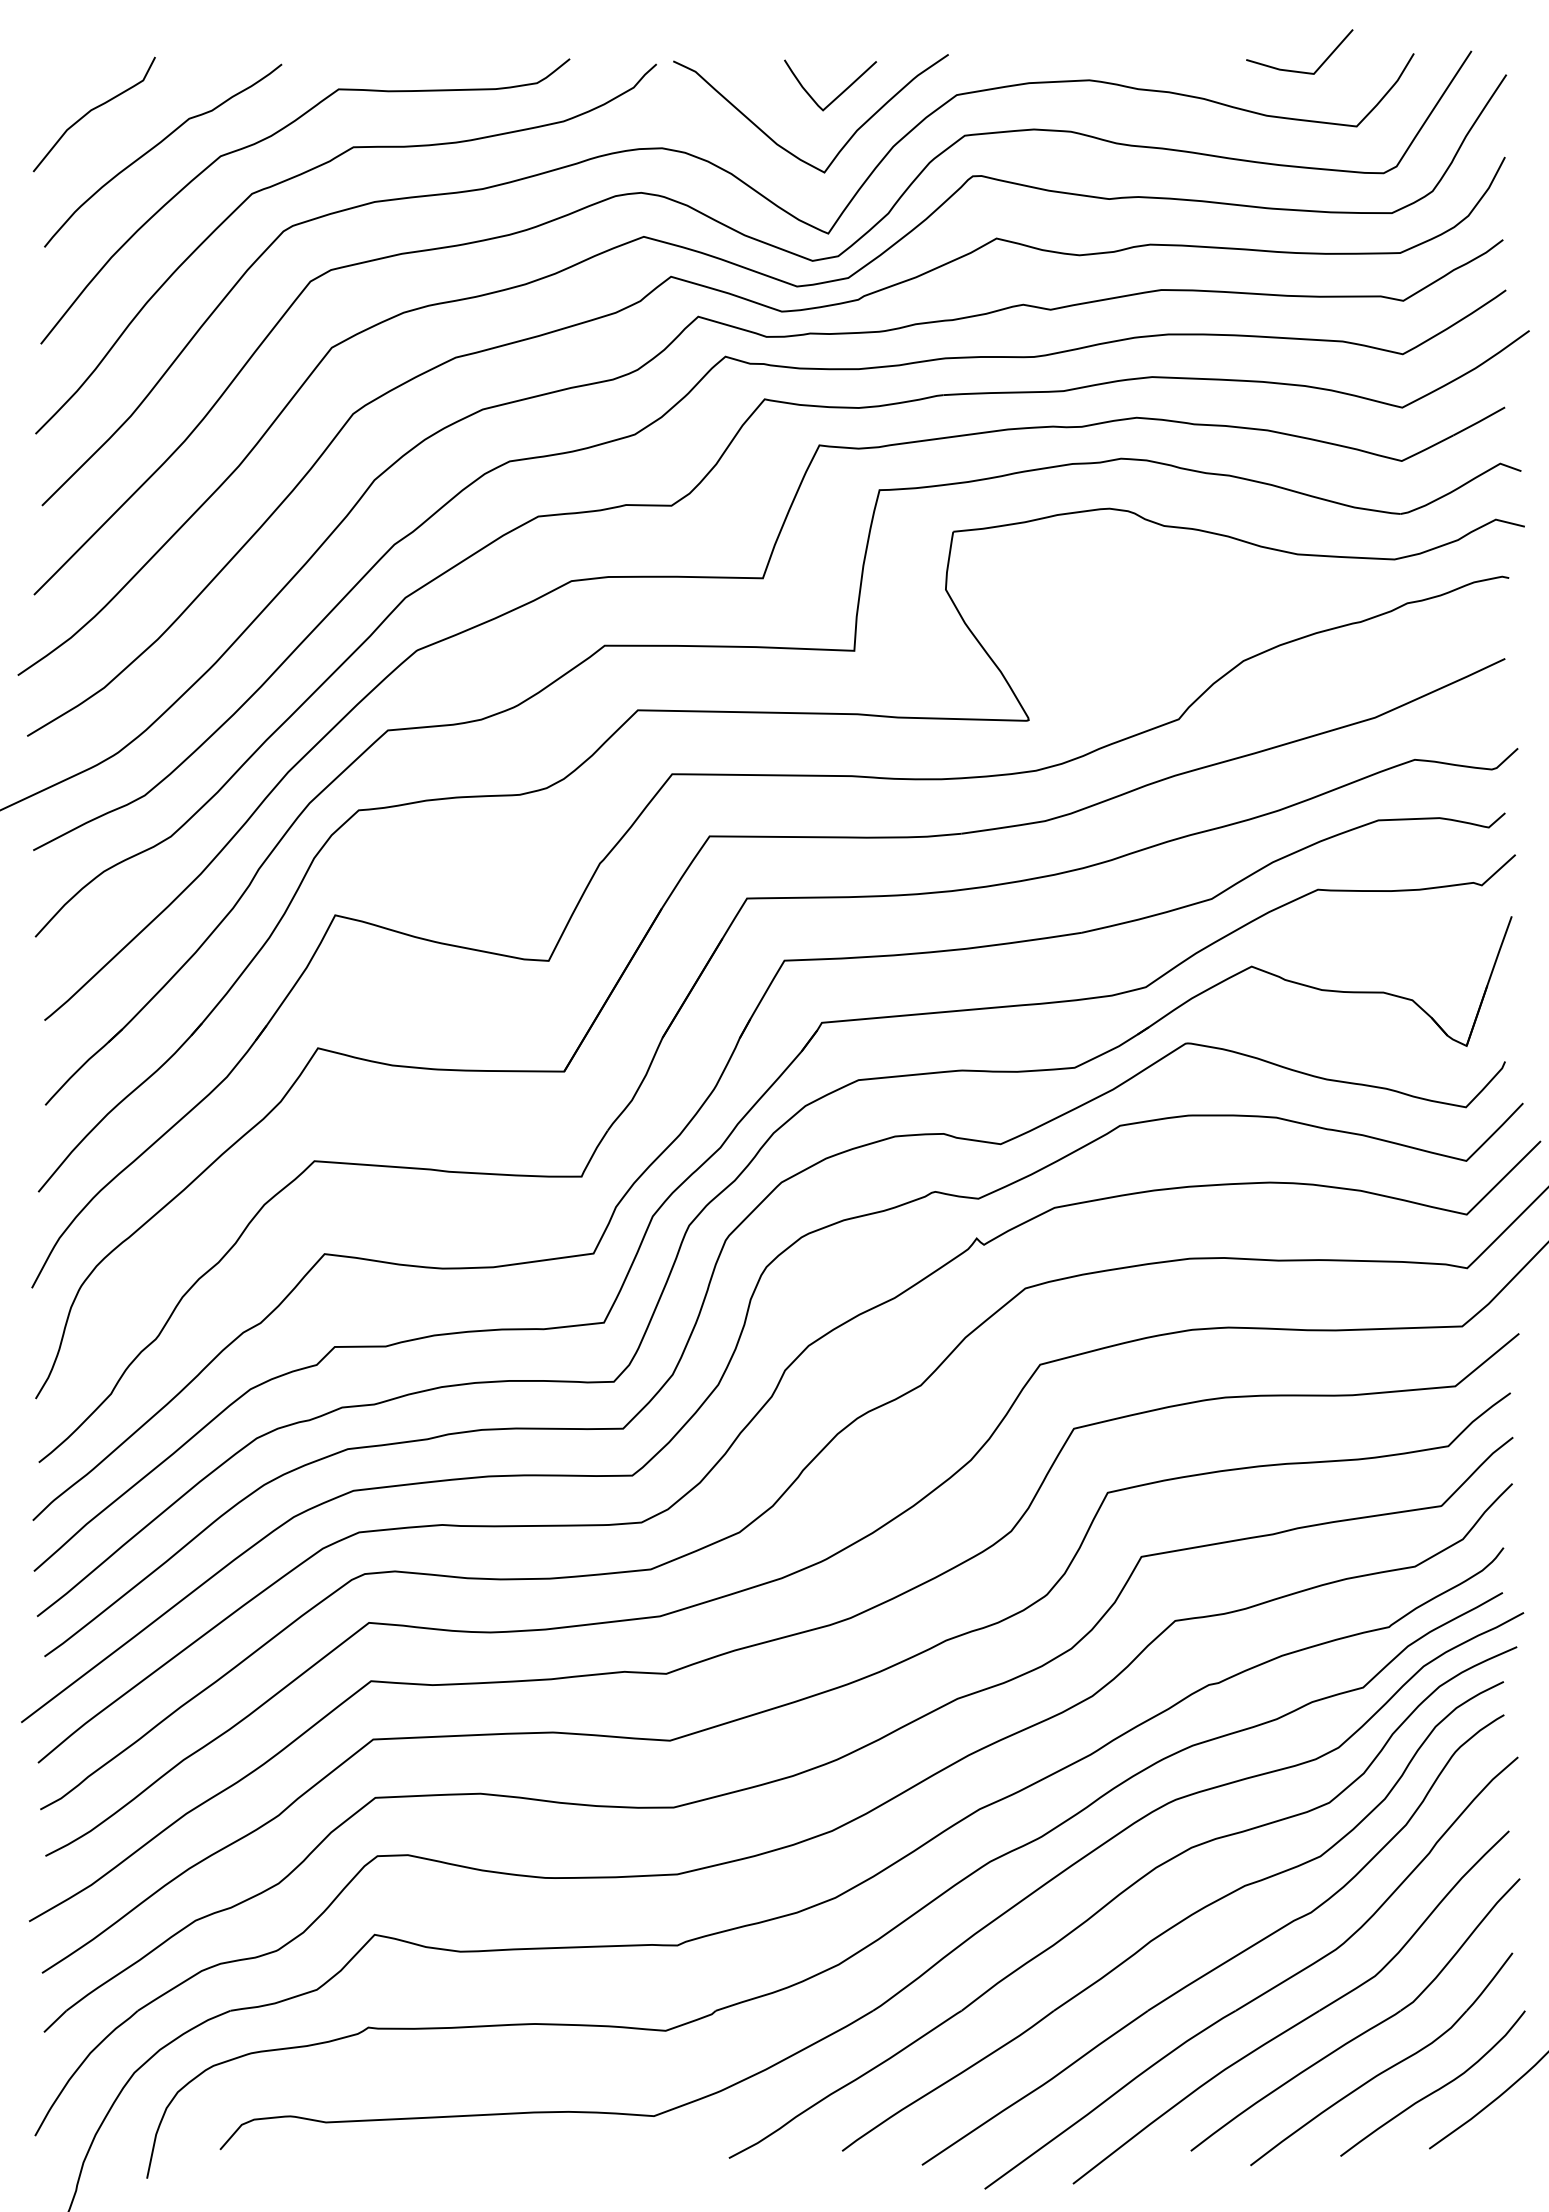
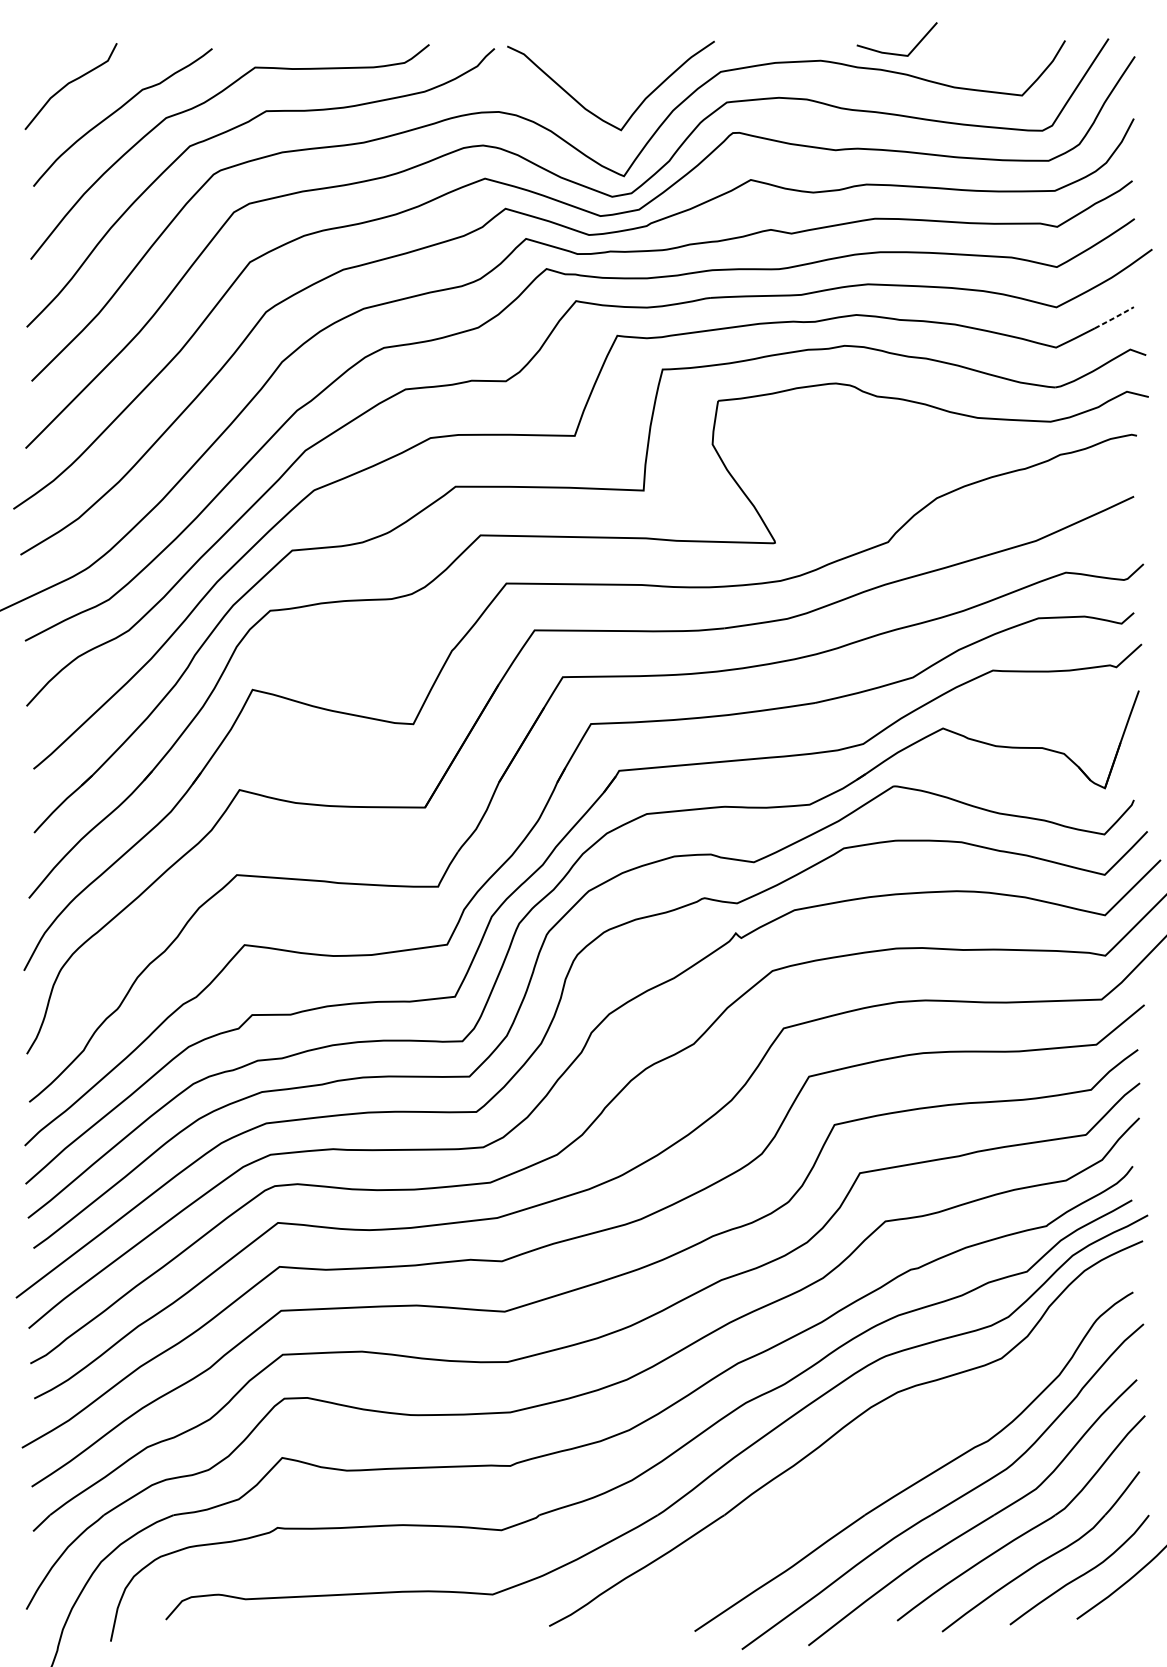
line: (1296, 70) -> (894, 53), moved
curve: (836, 96) -> (630, 72), removed
line: (1478, 421) -> (1113, 317), solid -> dashed
part: (1177, 1922) -> (887, 1448), removed

